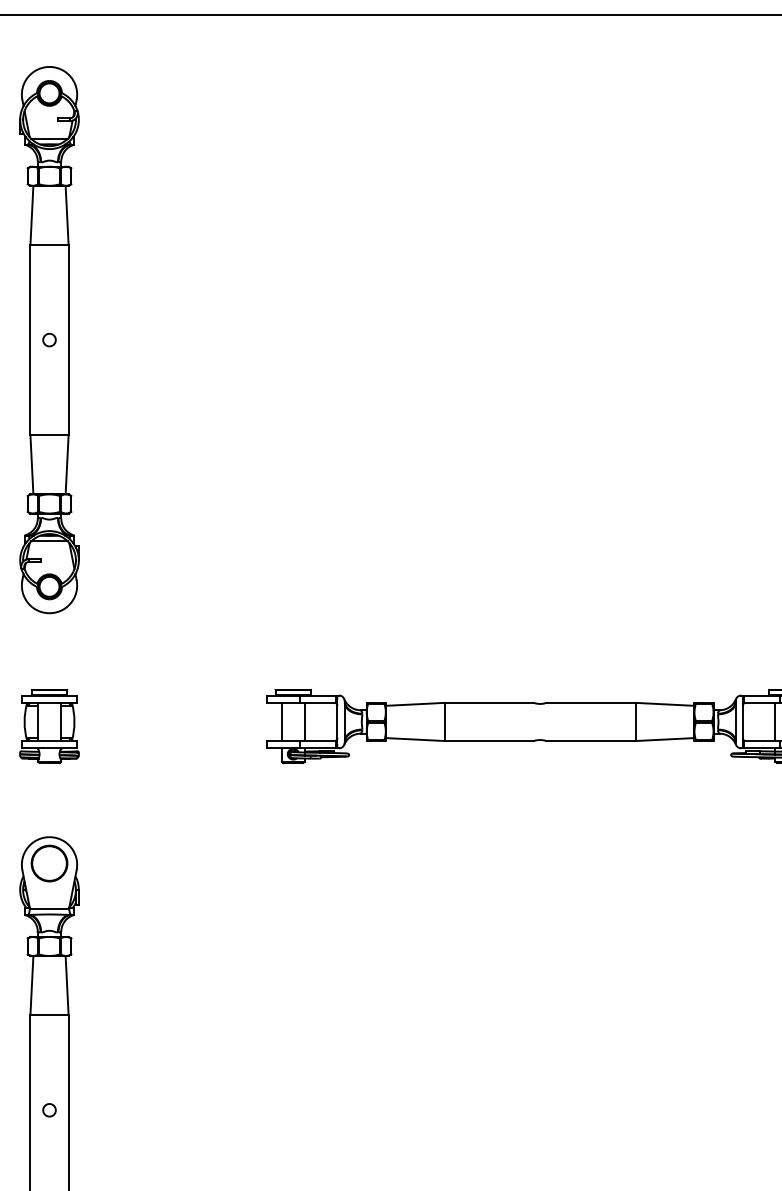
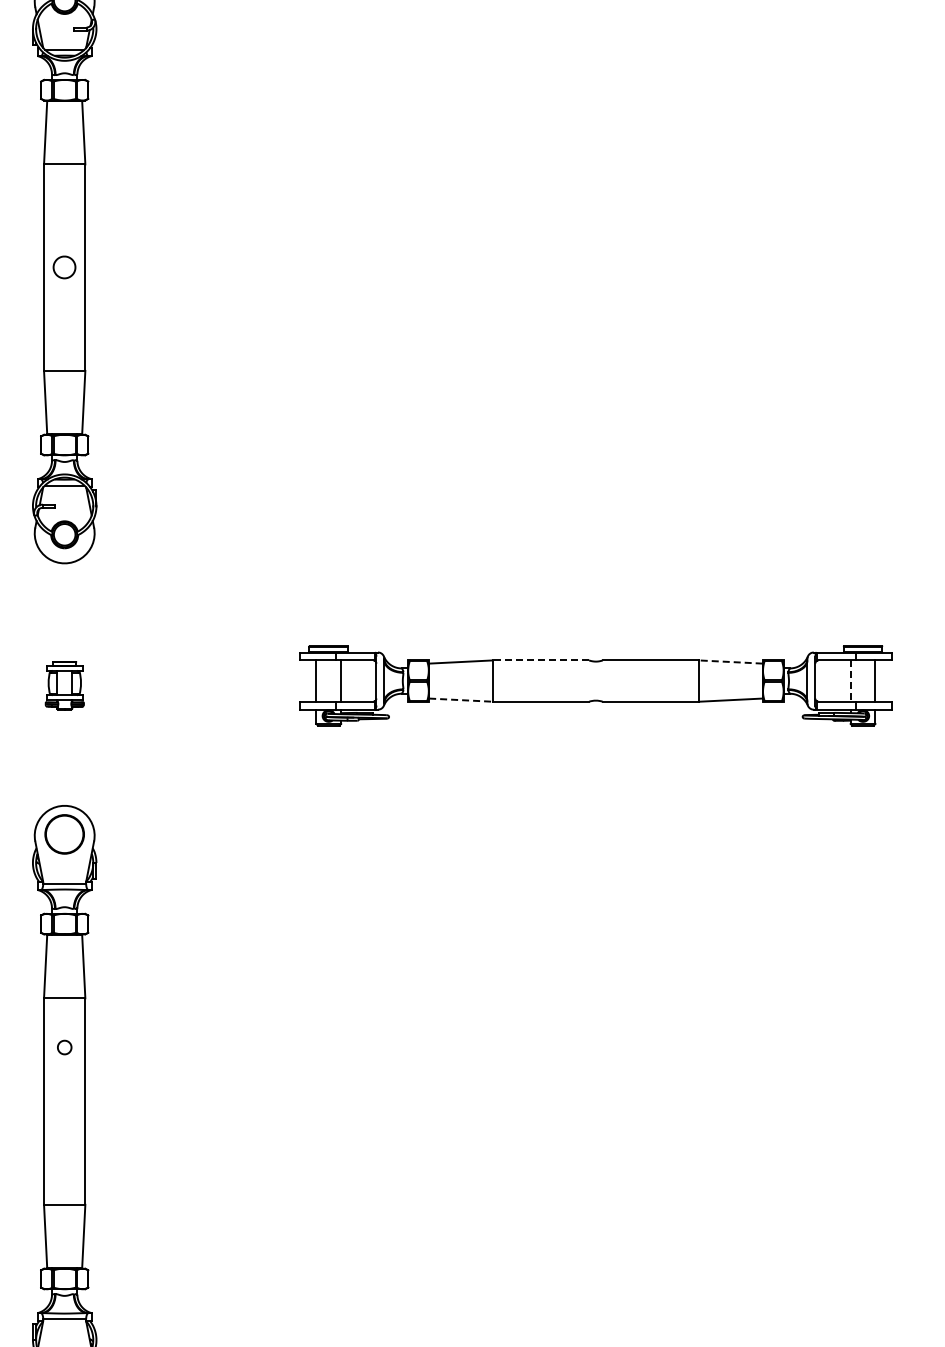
part: (49, 339) -> (64, 267), size x1.6
line: (488, 702) -> (540, 660), solid -> dashed
line: (664, 704) -> (730, 662), solid -> dashed
line: (775, 722) -> (850, 681), solid -> dashed
part: (49, 726) -> (64, 685), size x0.6
line: (415, 739) -> (460, 700), solid -> dashed
part: (49, 1110) -> (64, 1047), moved

